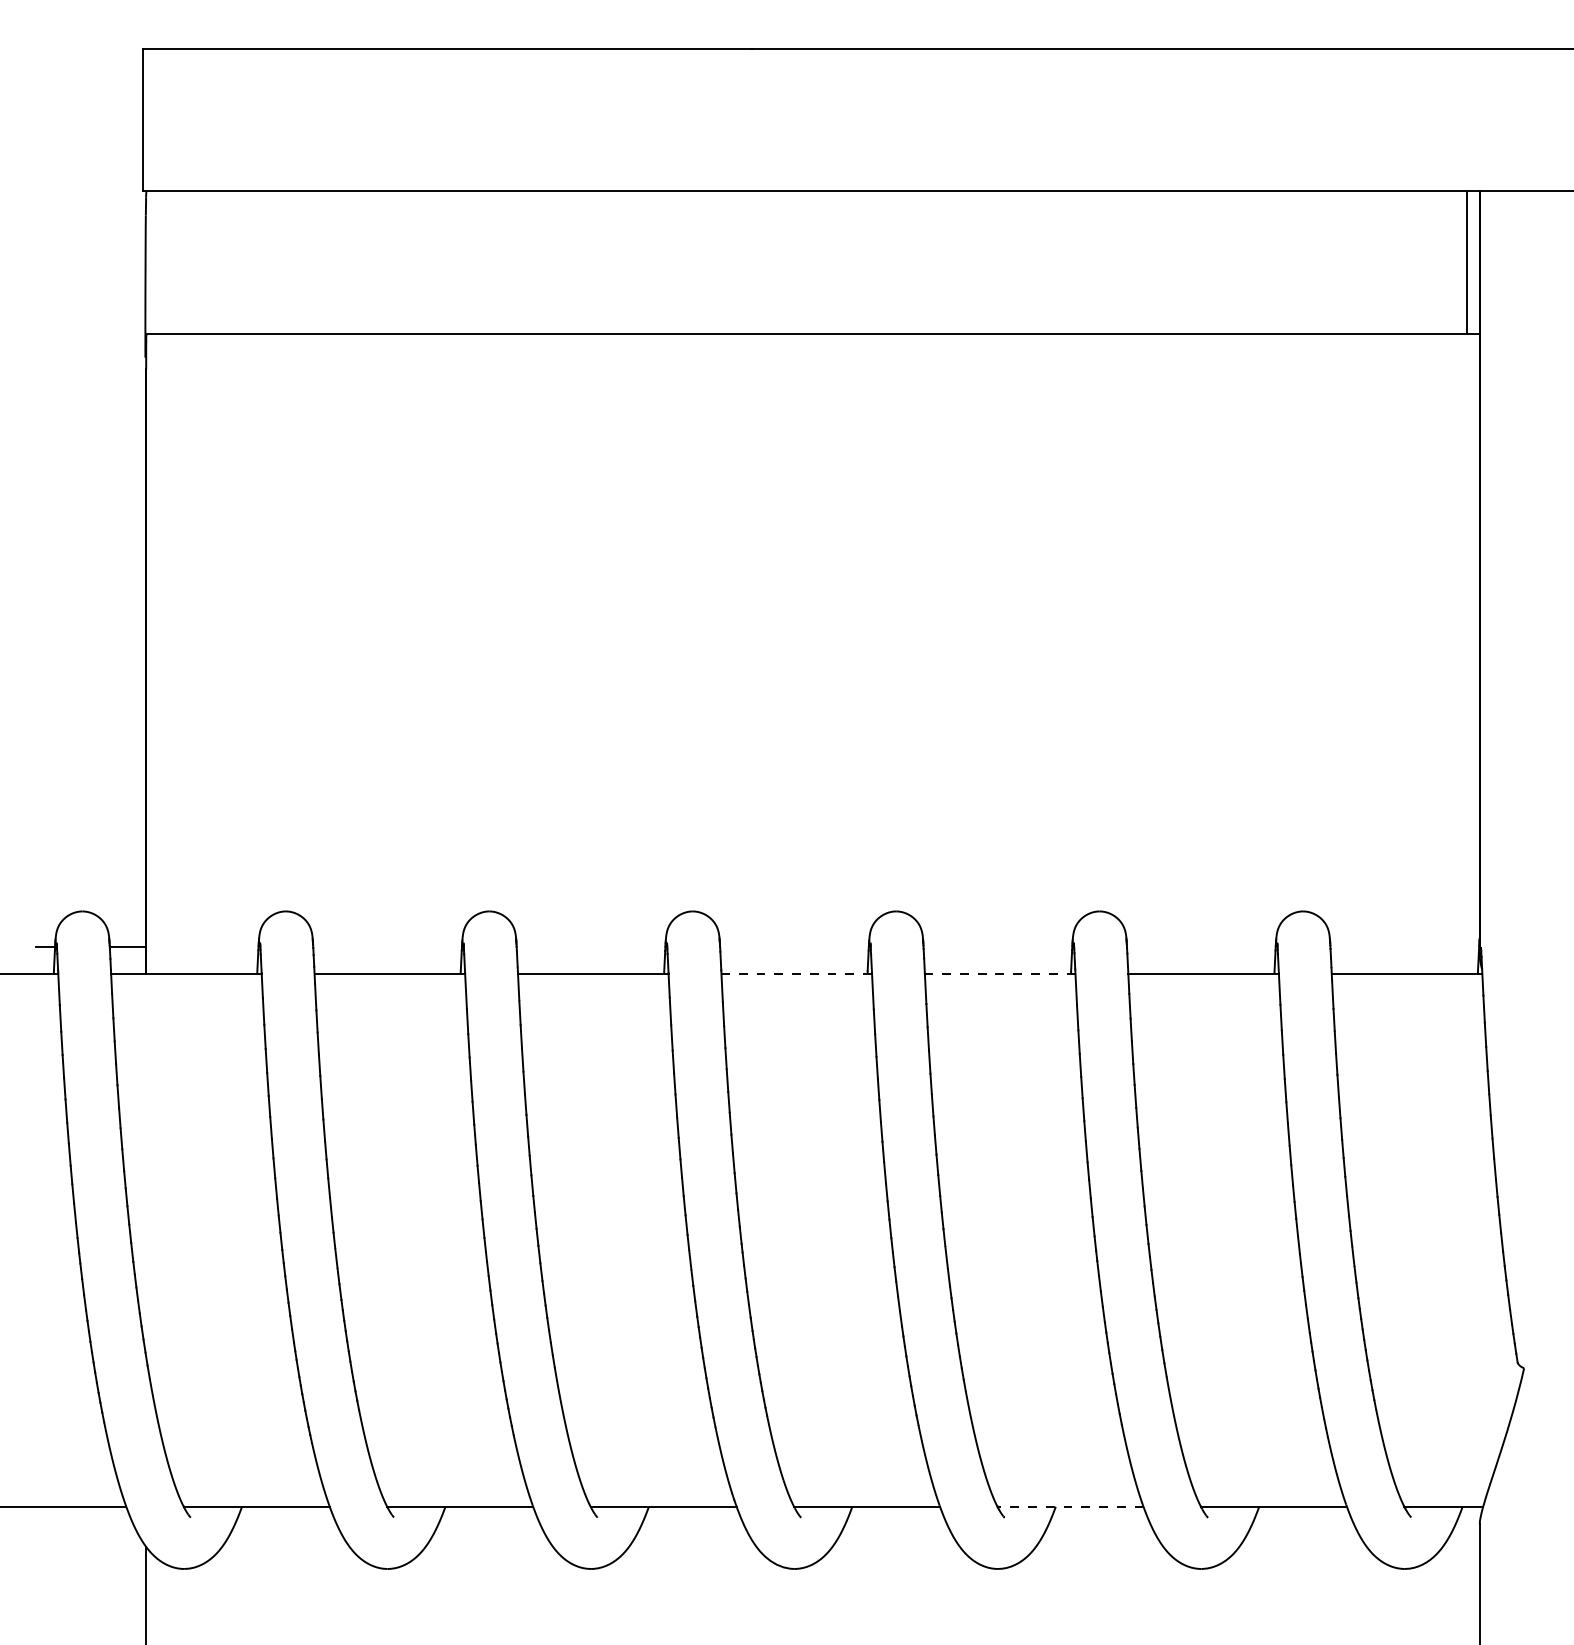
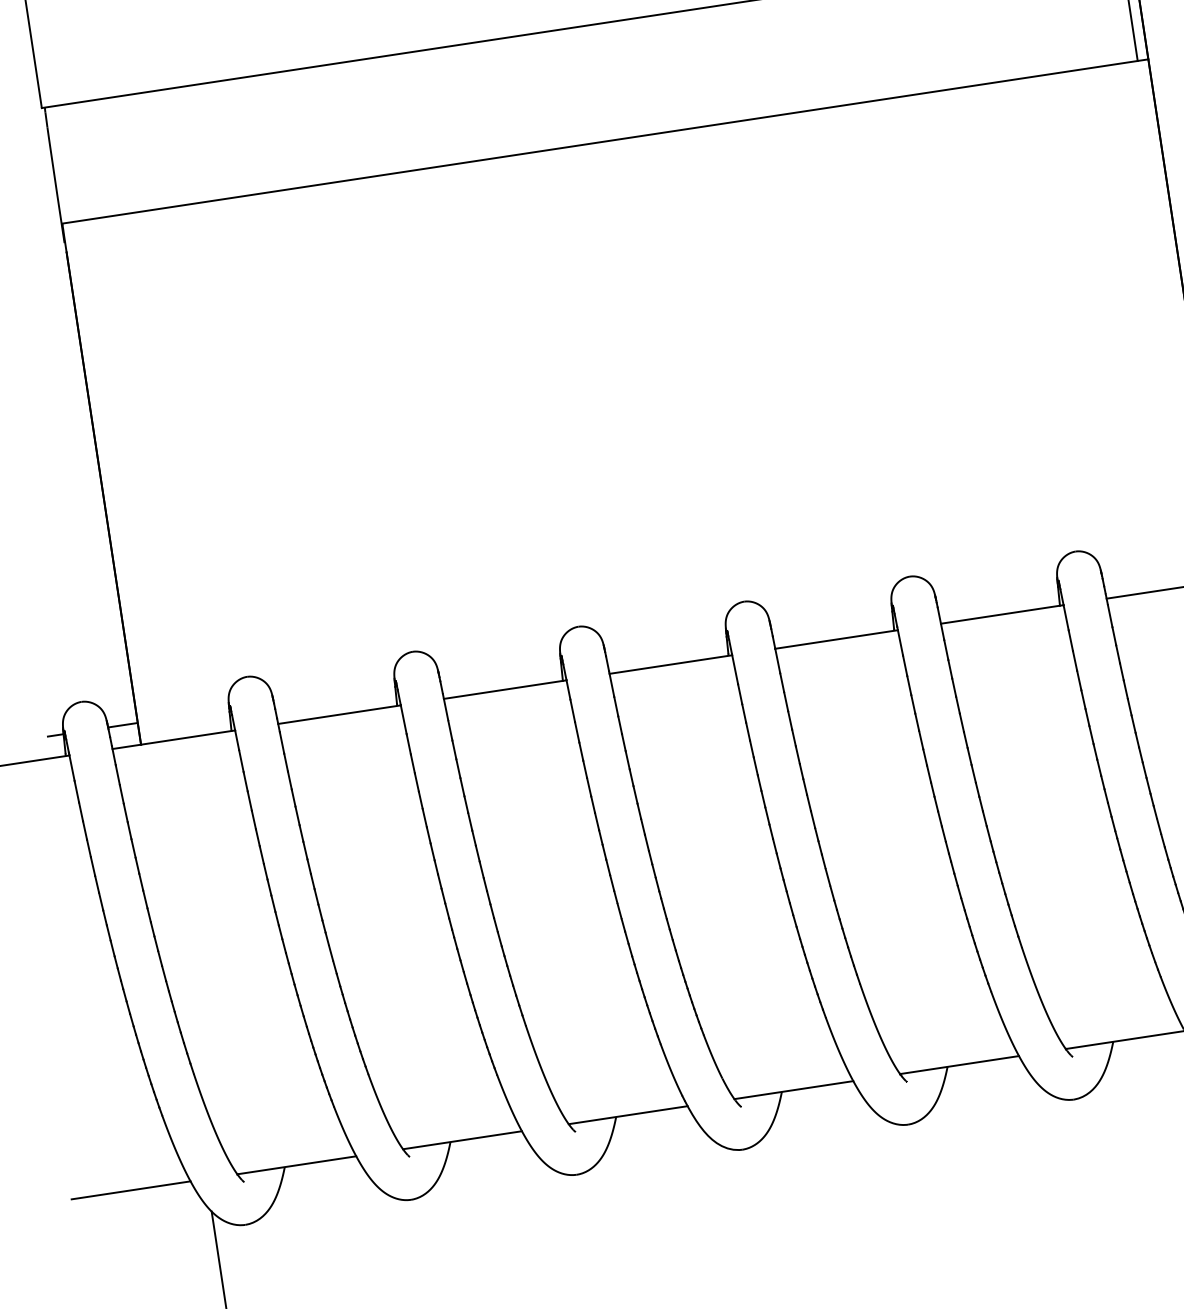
line: (796, 973) -> (670, 664), dashed -> solid
line: (999, 973) -> (836, 639), dashed -> solid
line: (1070, 1506) -> (959, 1064), dashed -> solid

